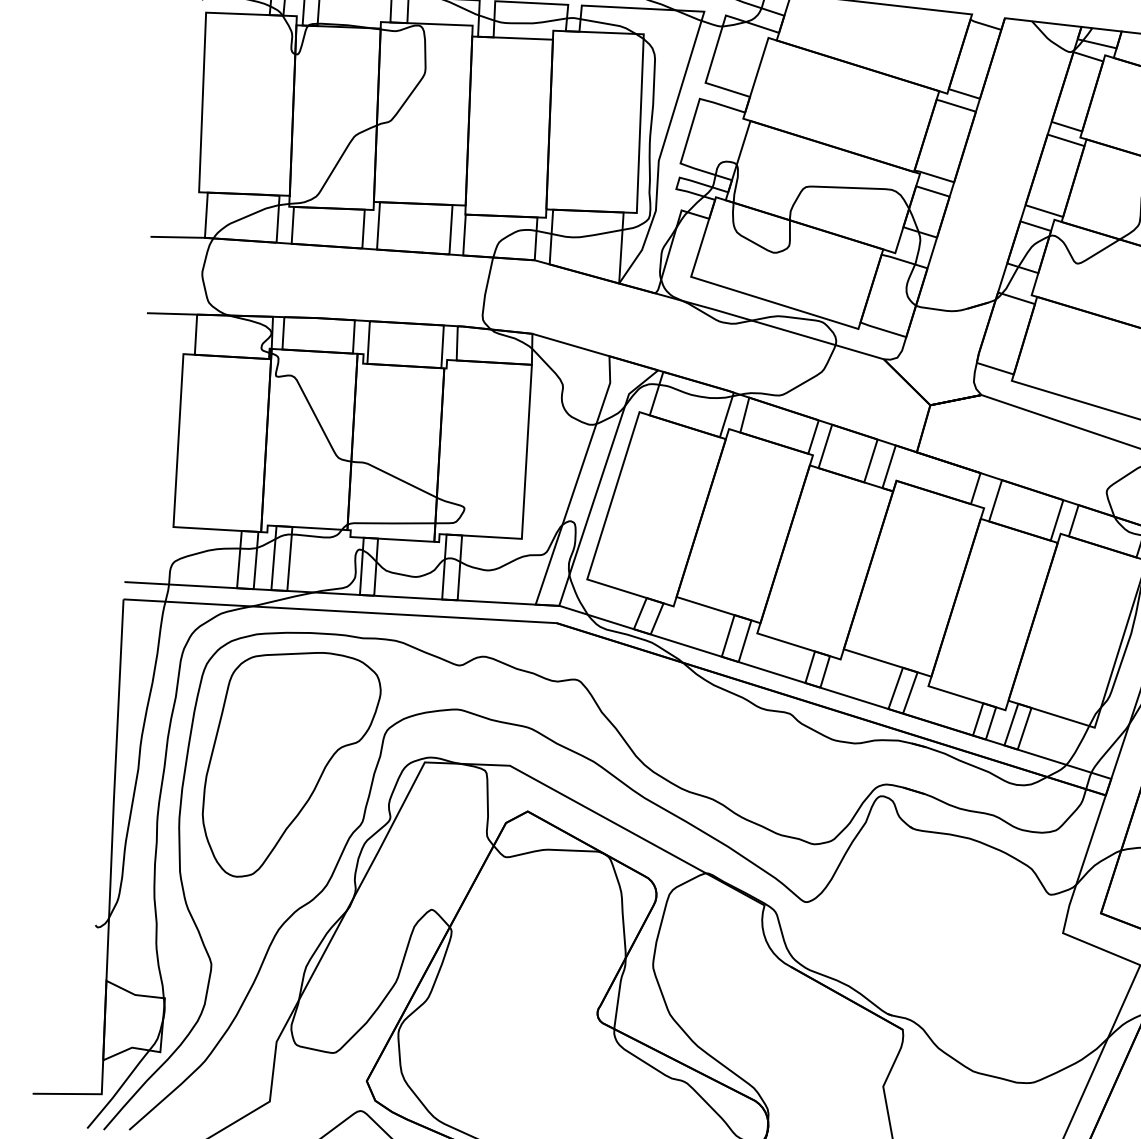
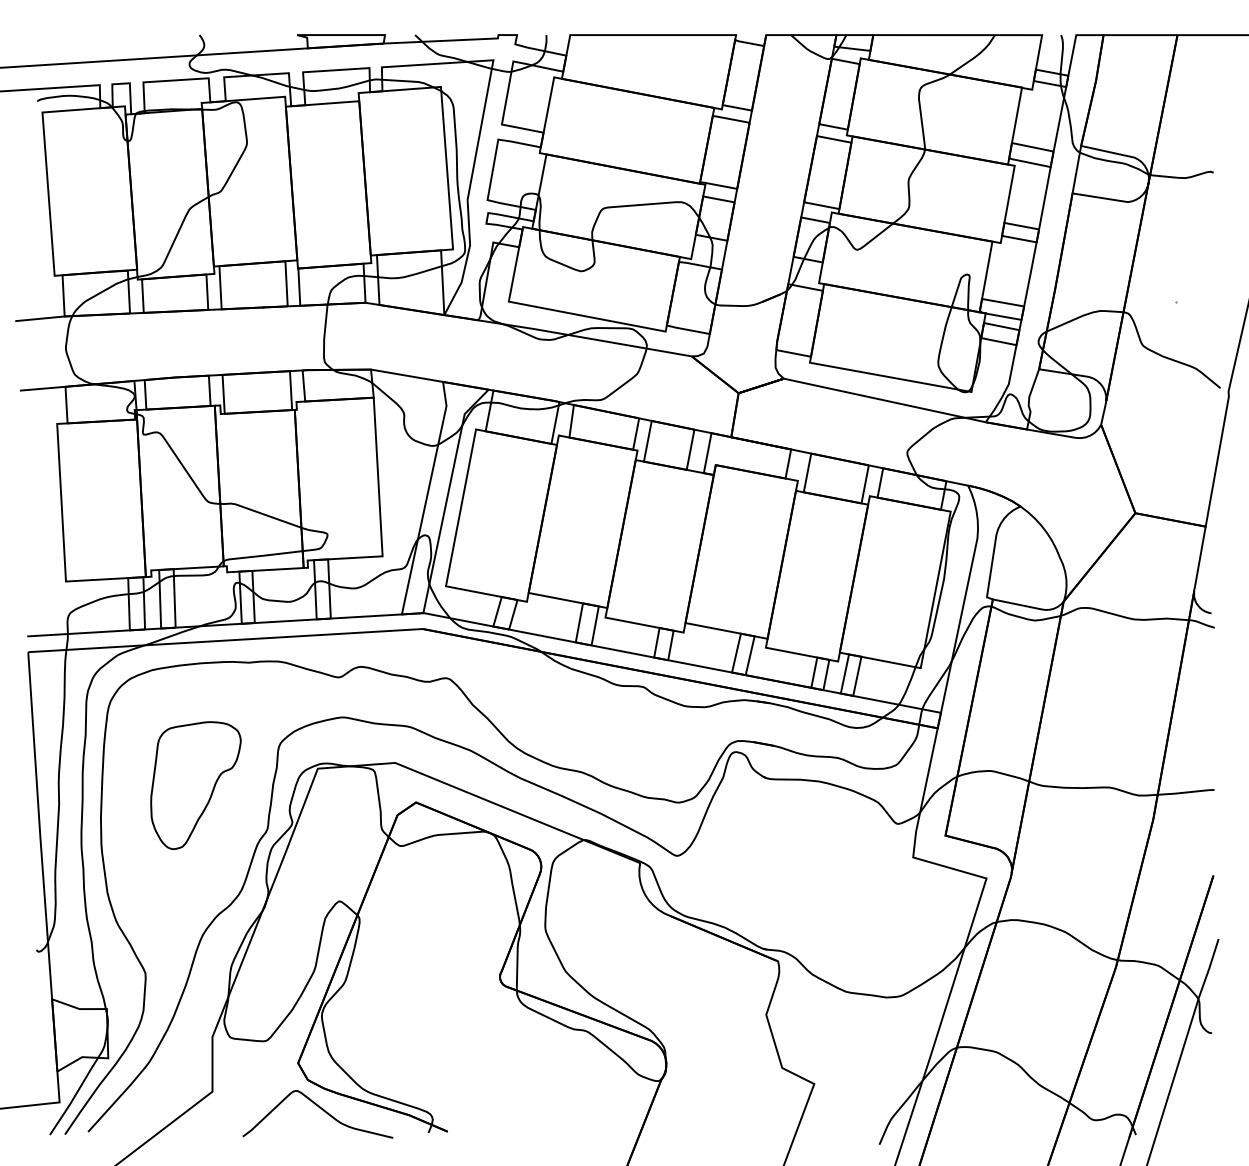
part: (289, 765) -> (195, 785), size x0.6

